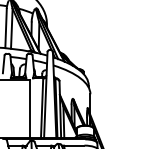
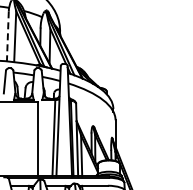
line: (5, 28) -> (7, 36), solid -> dashed

